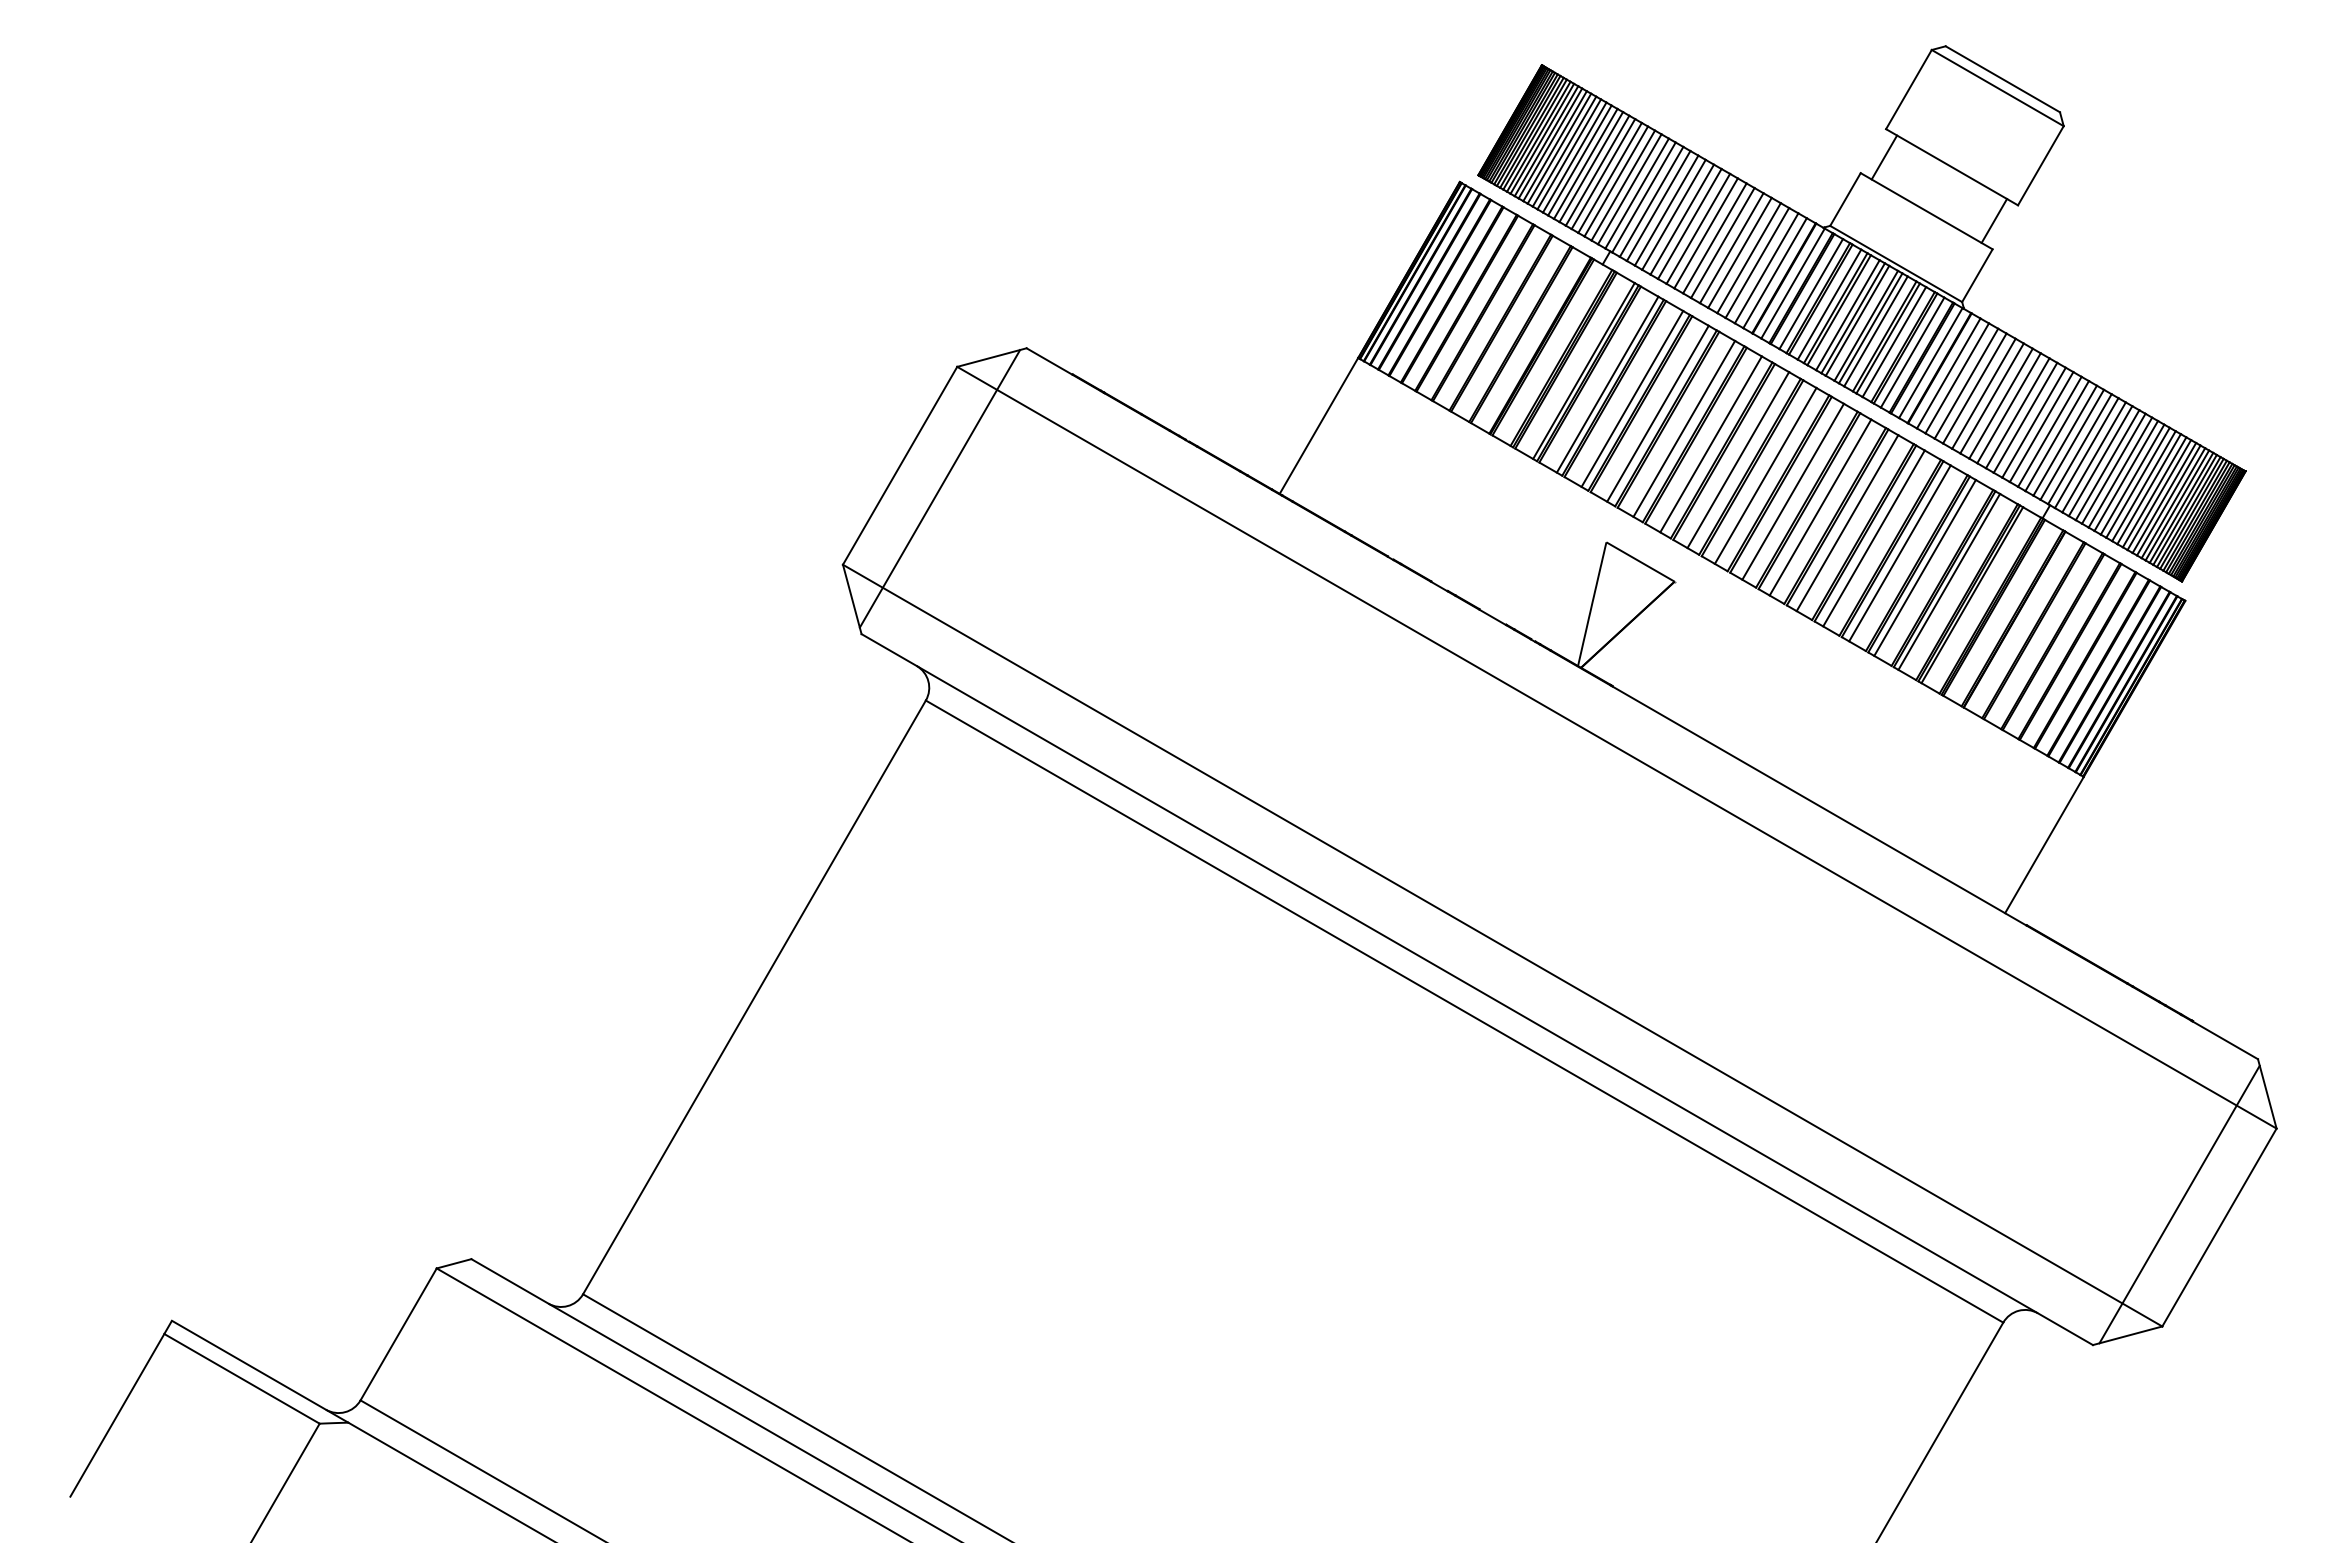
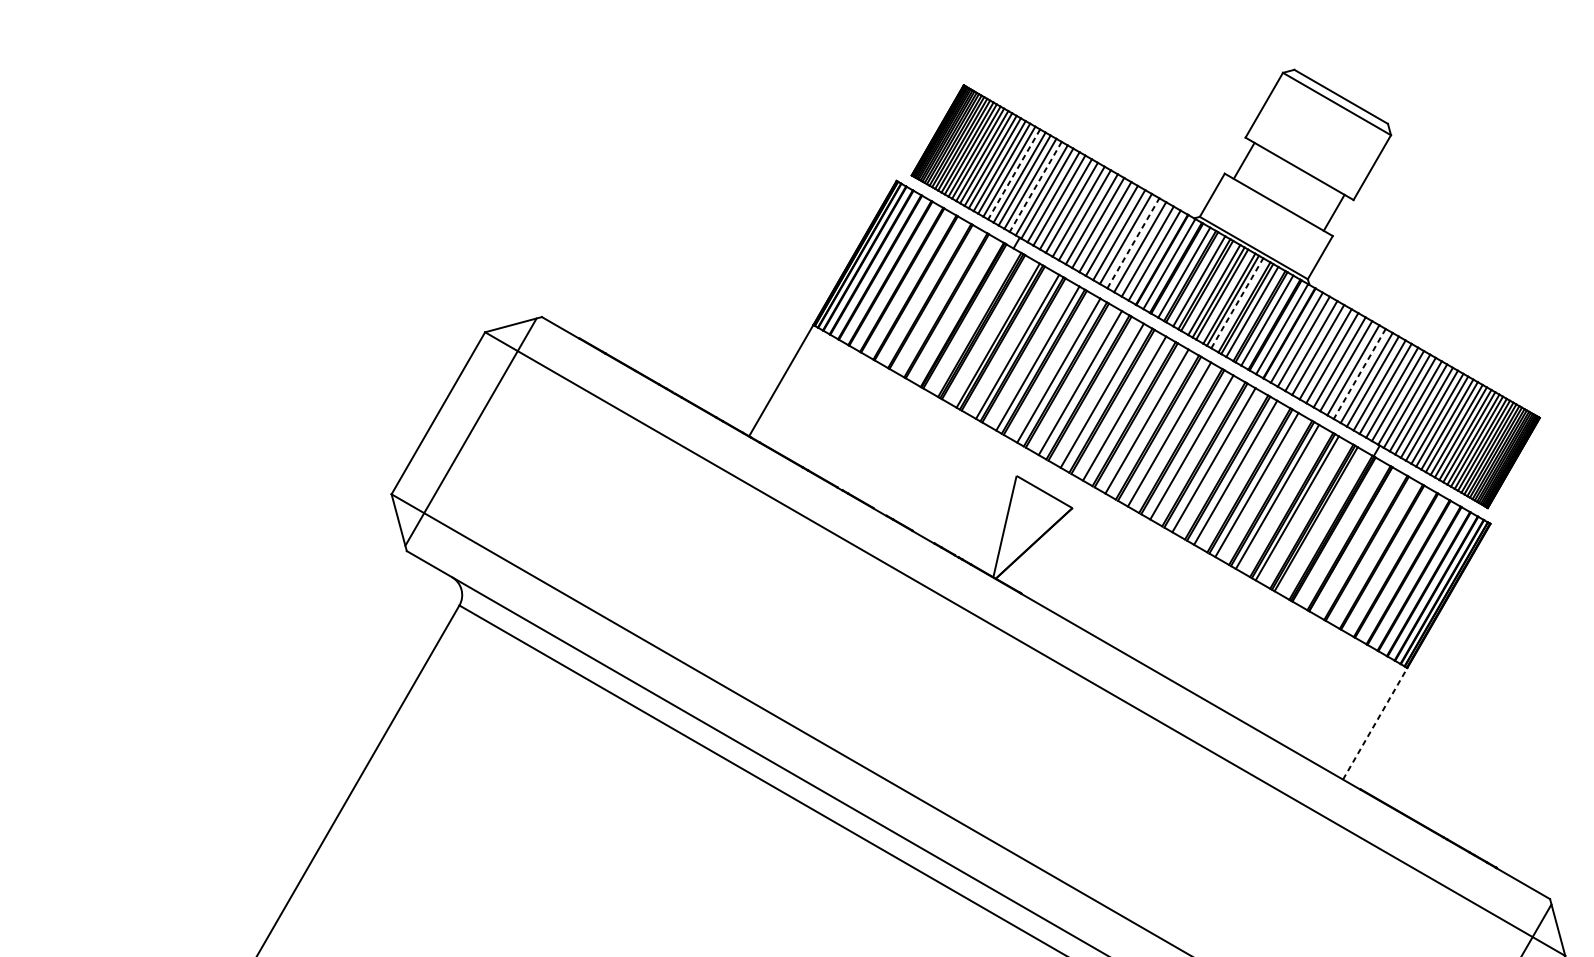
line: (1603, 174) -> (1014, 174), solid -> dashed
line: (1629, 189) -> (1035, 187), solid -> dashed
line: (1749, 257) -> (1133, 242), solid -> dashed
line: (1876, 331) -> (1237, 303), solid -> dashed
line: (2025, 418) -> (1359, 374), solid -> dashed
line: (2044, 845) -> (1375, 724), solid -> dashed

